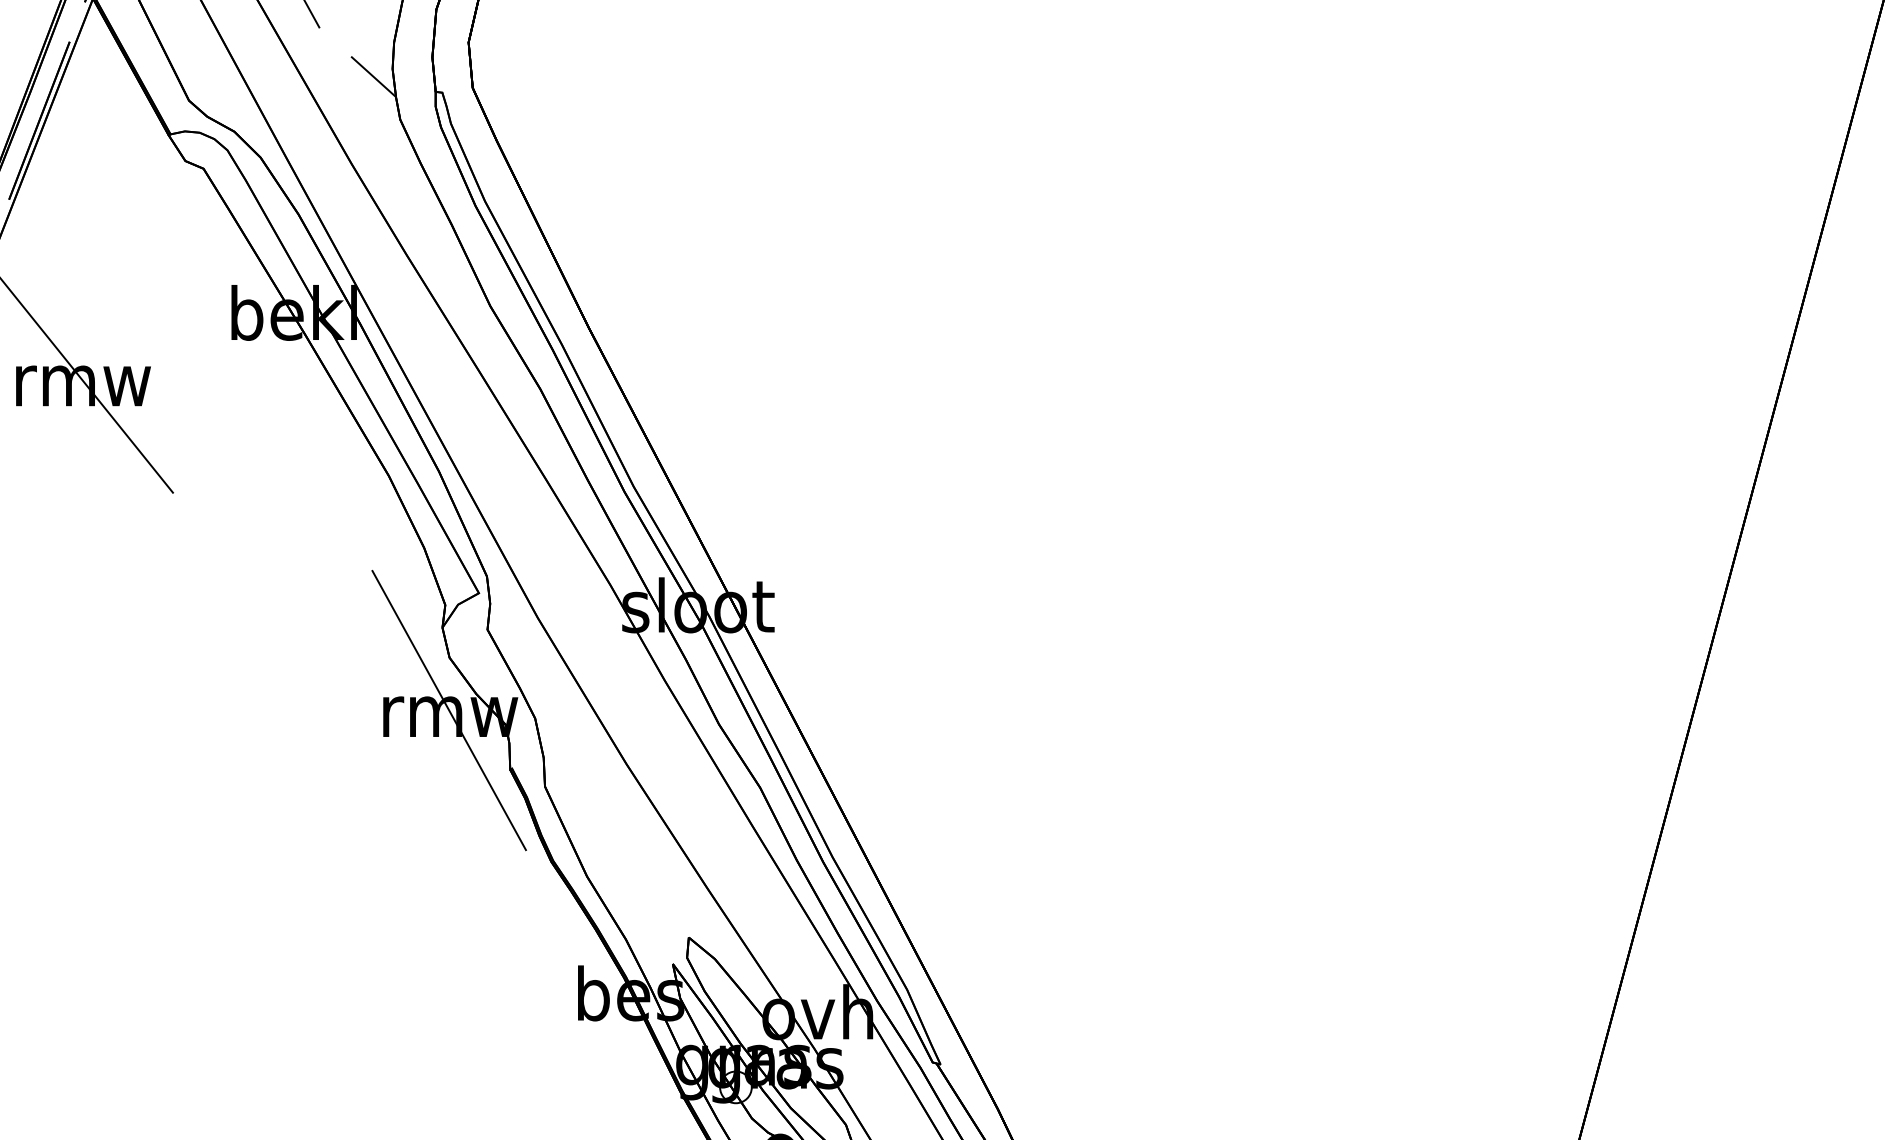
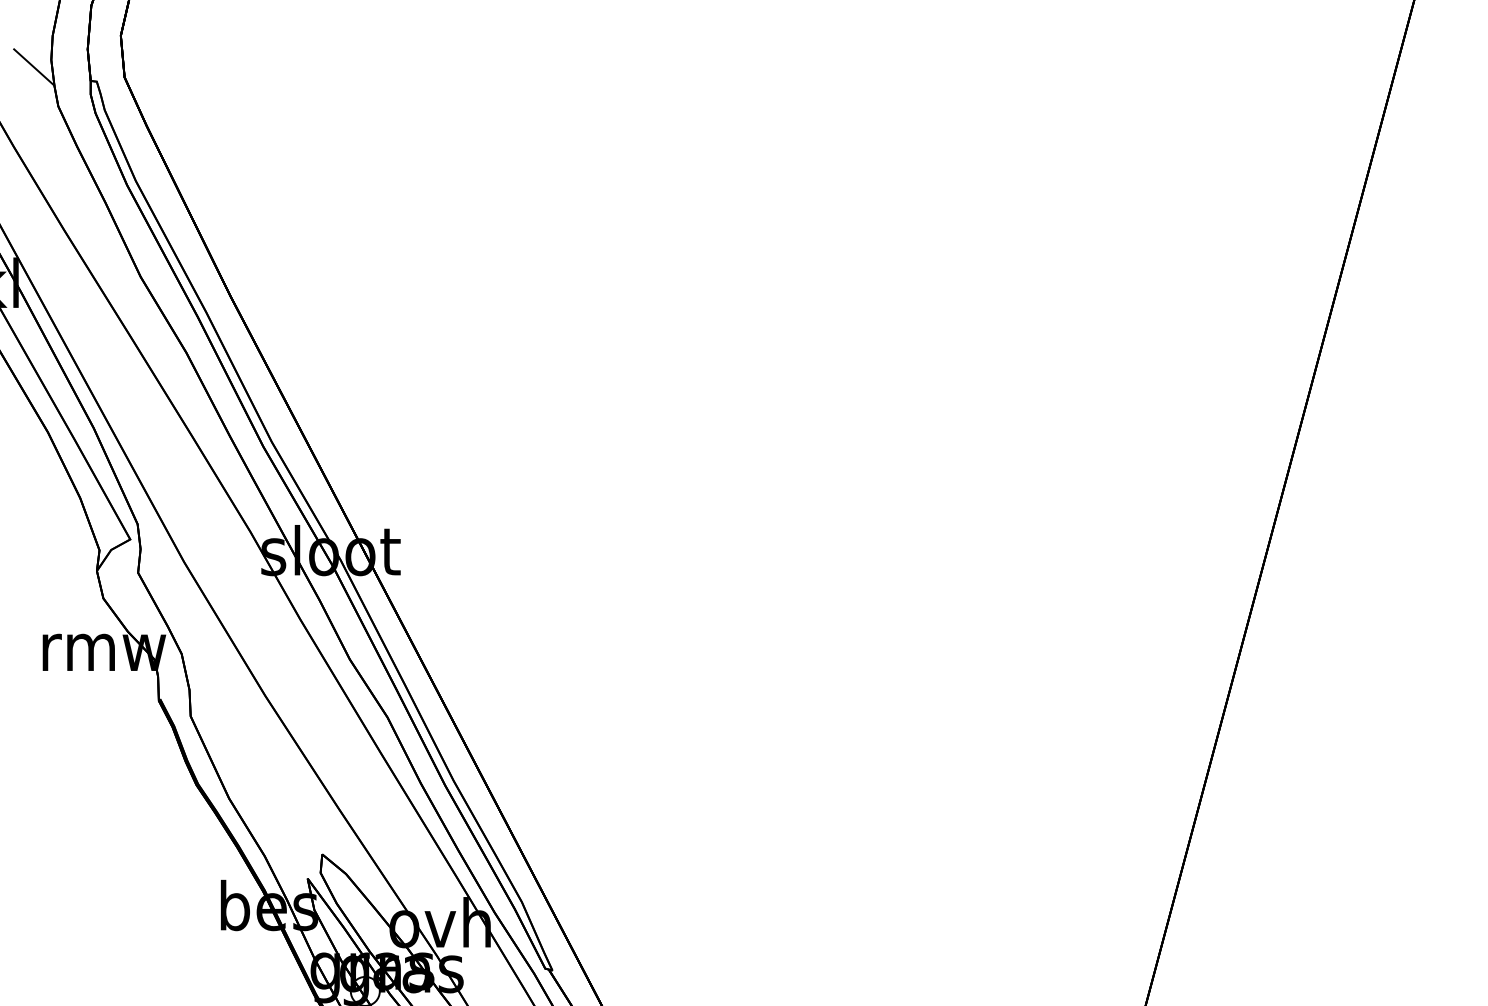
line: (448, 710) -> (102, 646), removed

